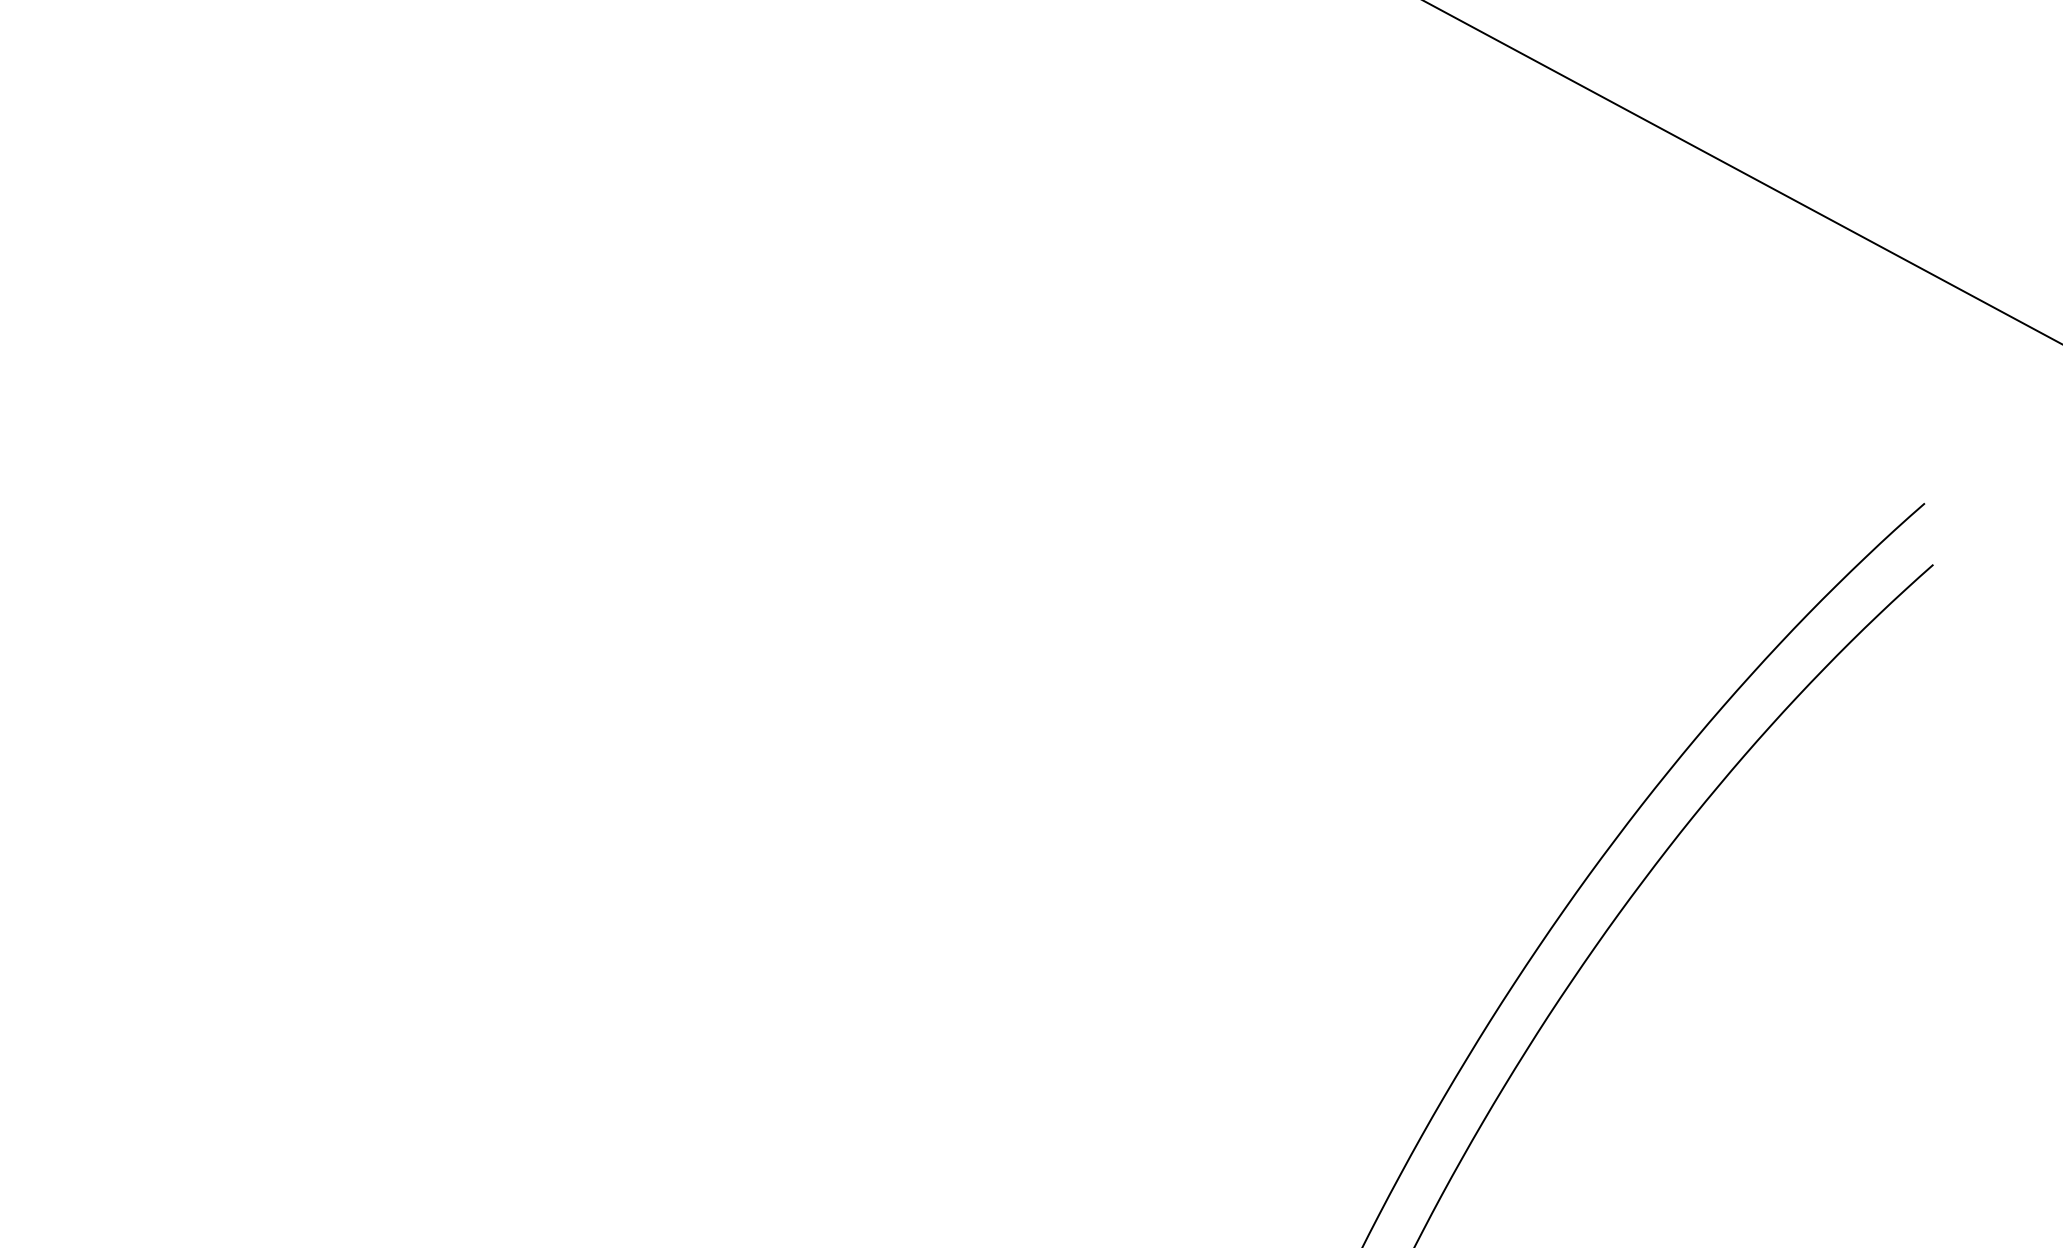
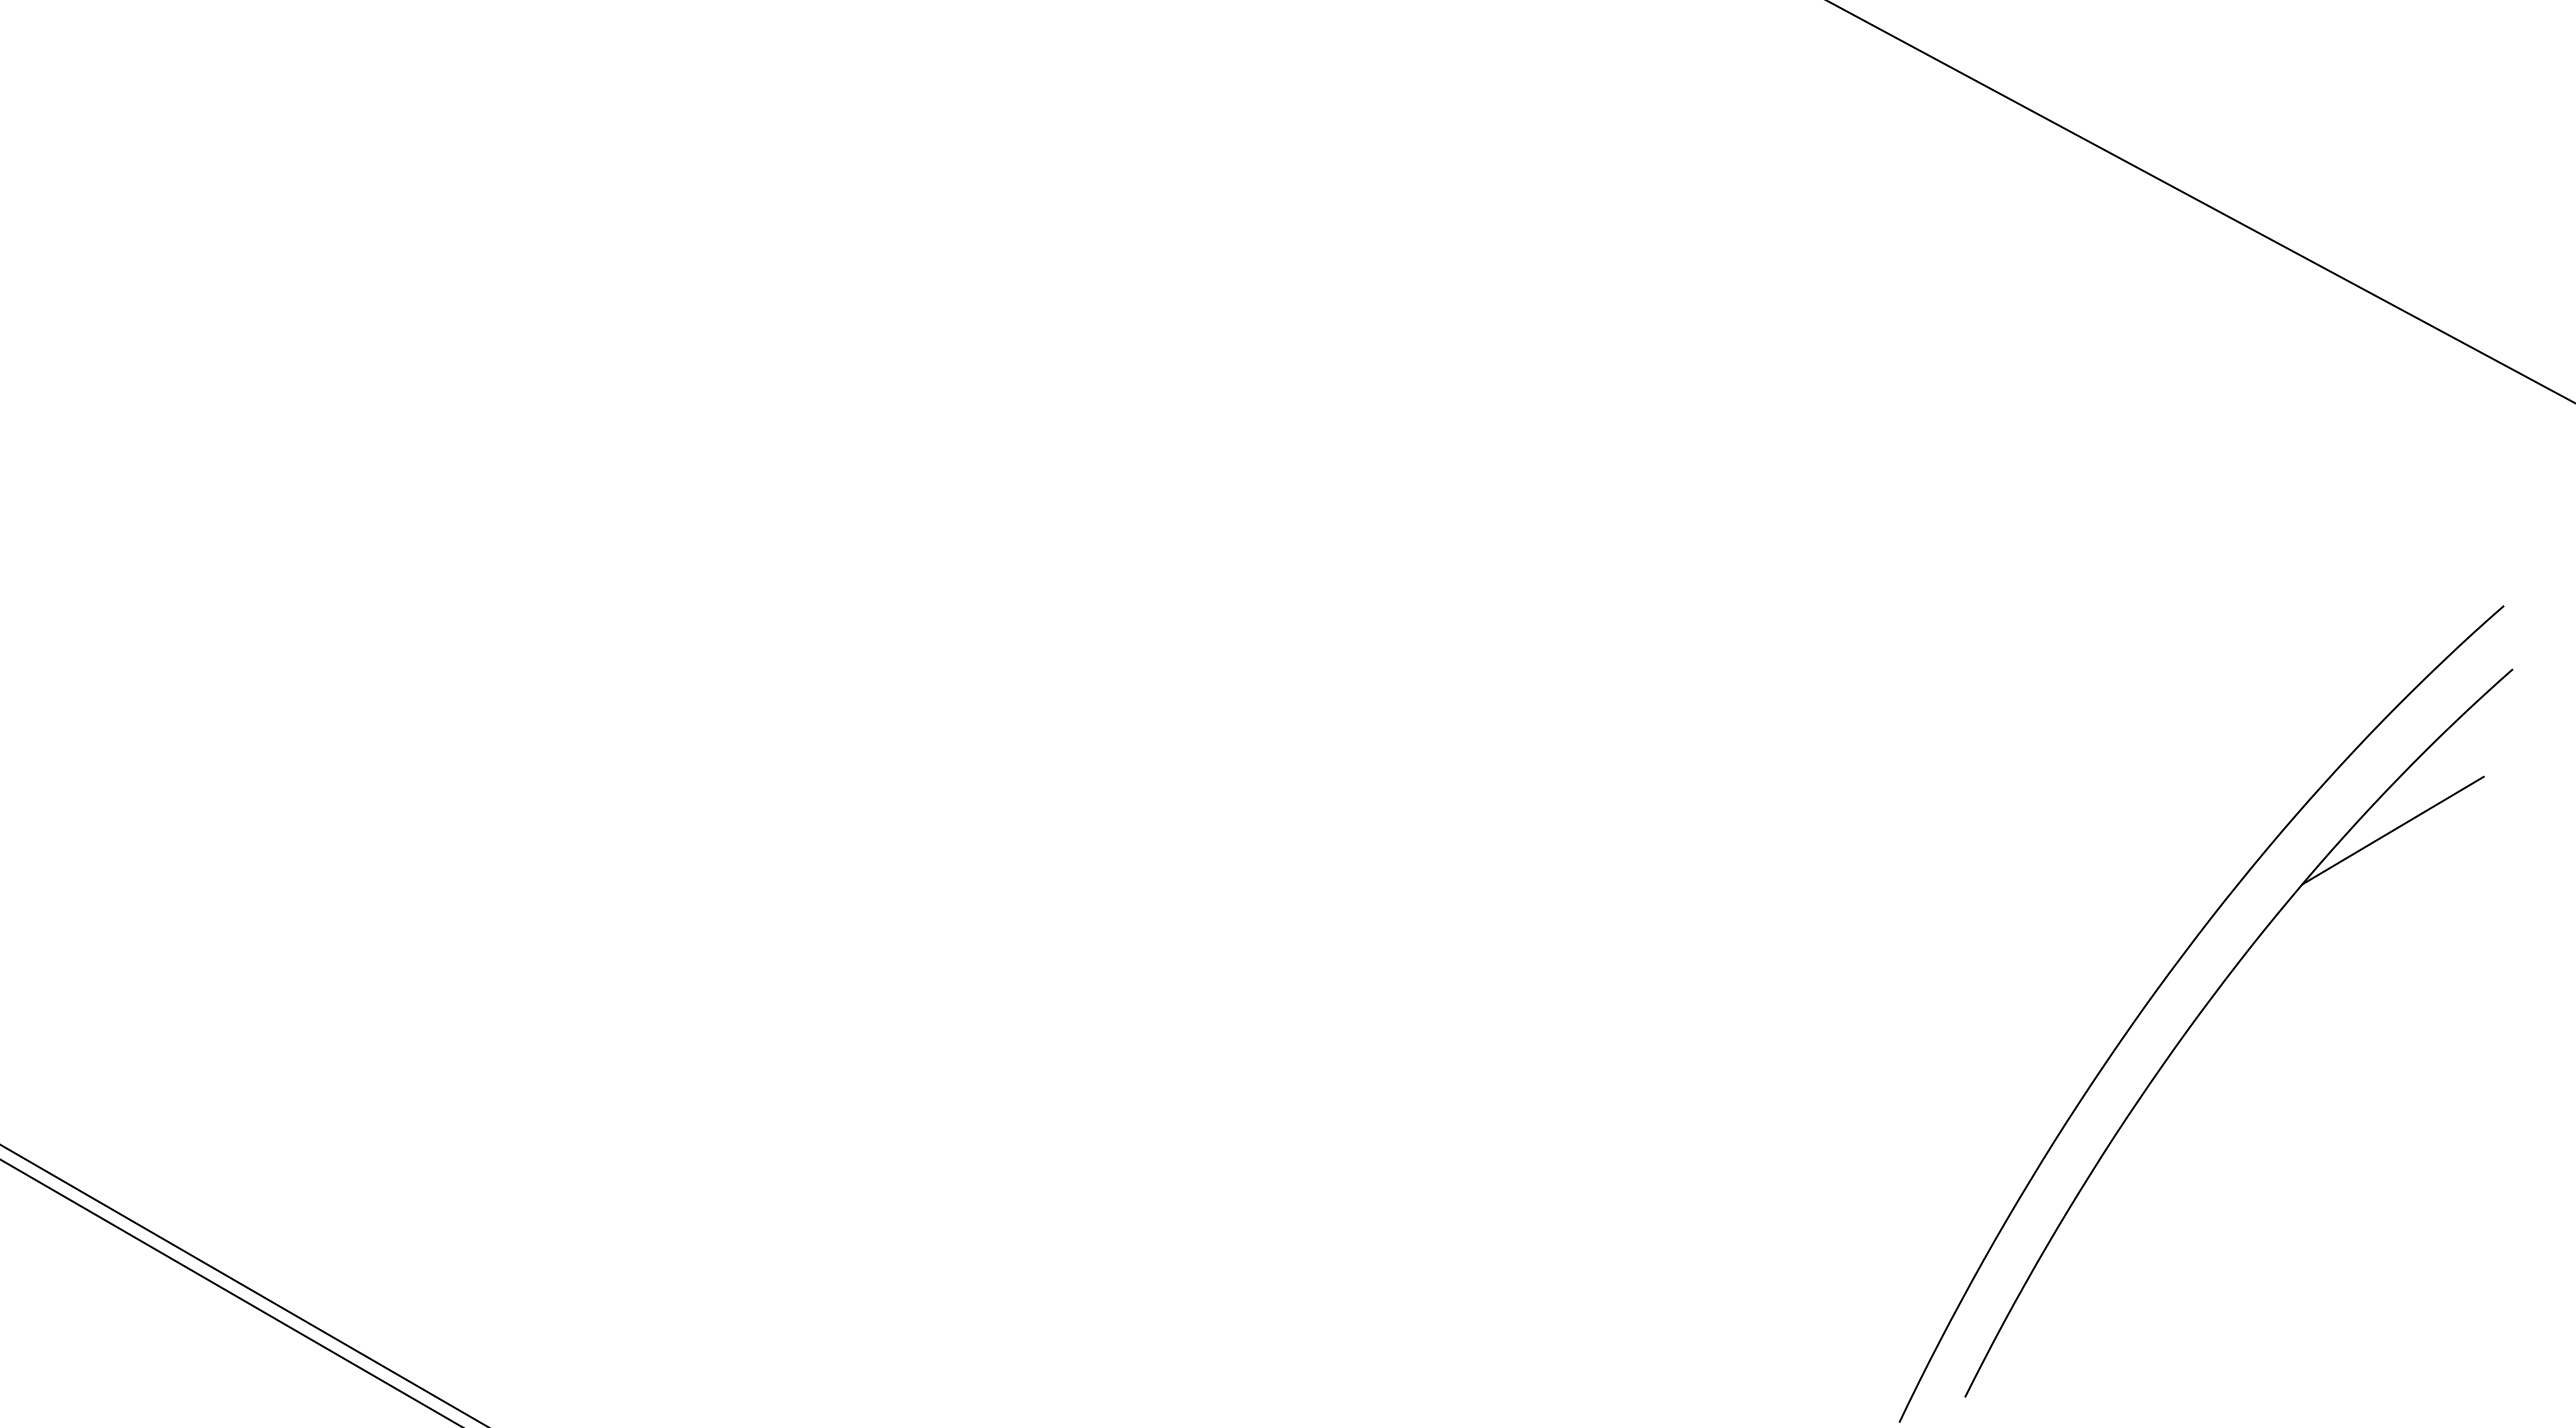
line: (1816, 720) -> (2392, 830), added

